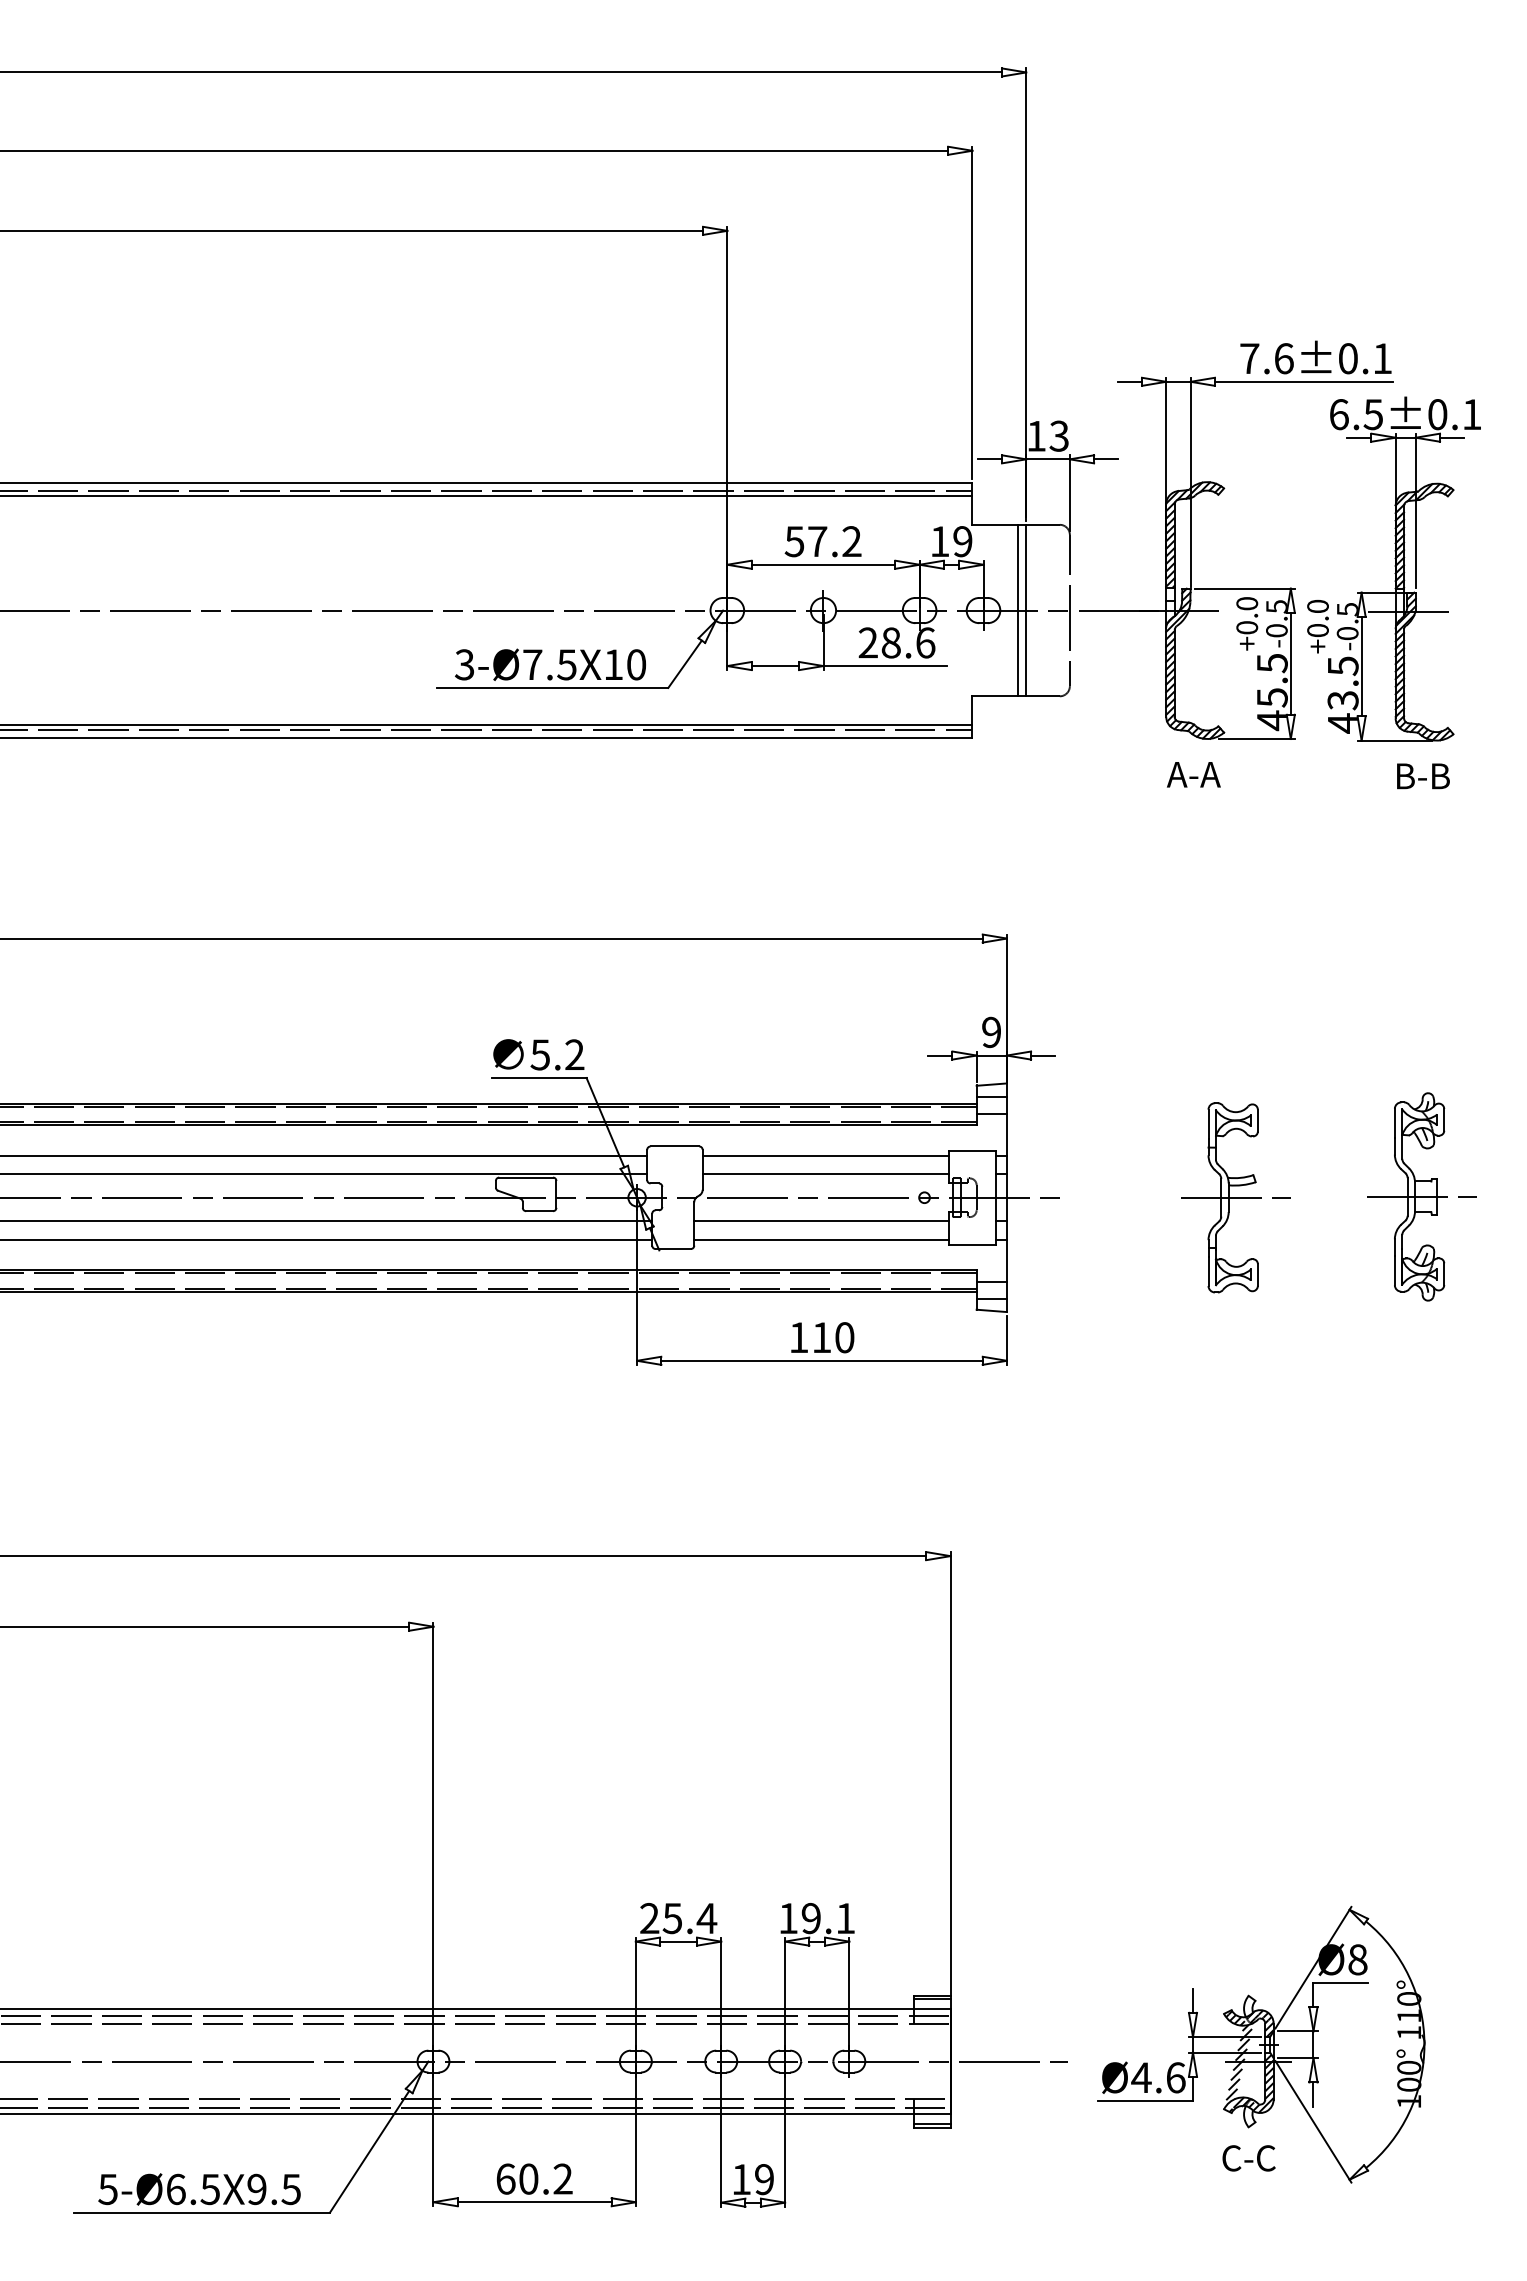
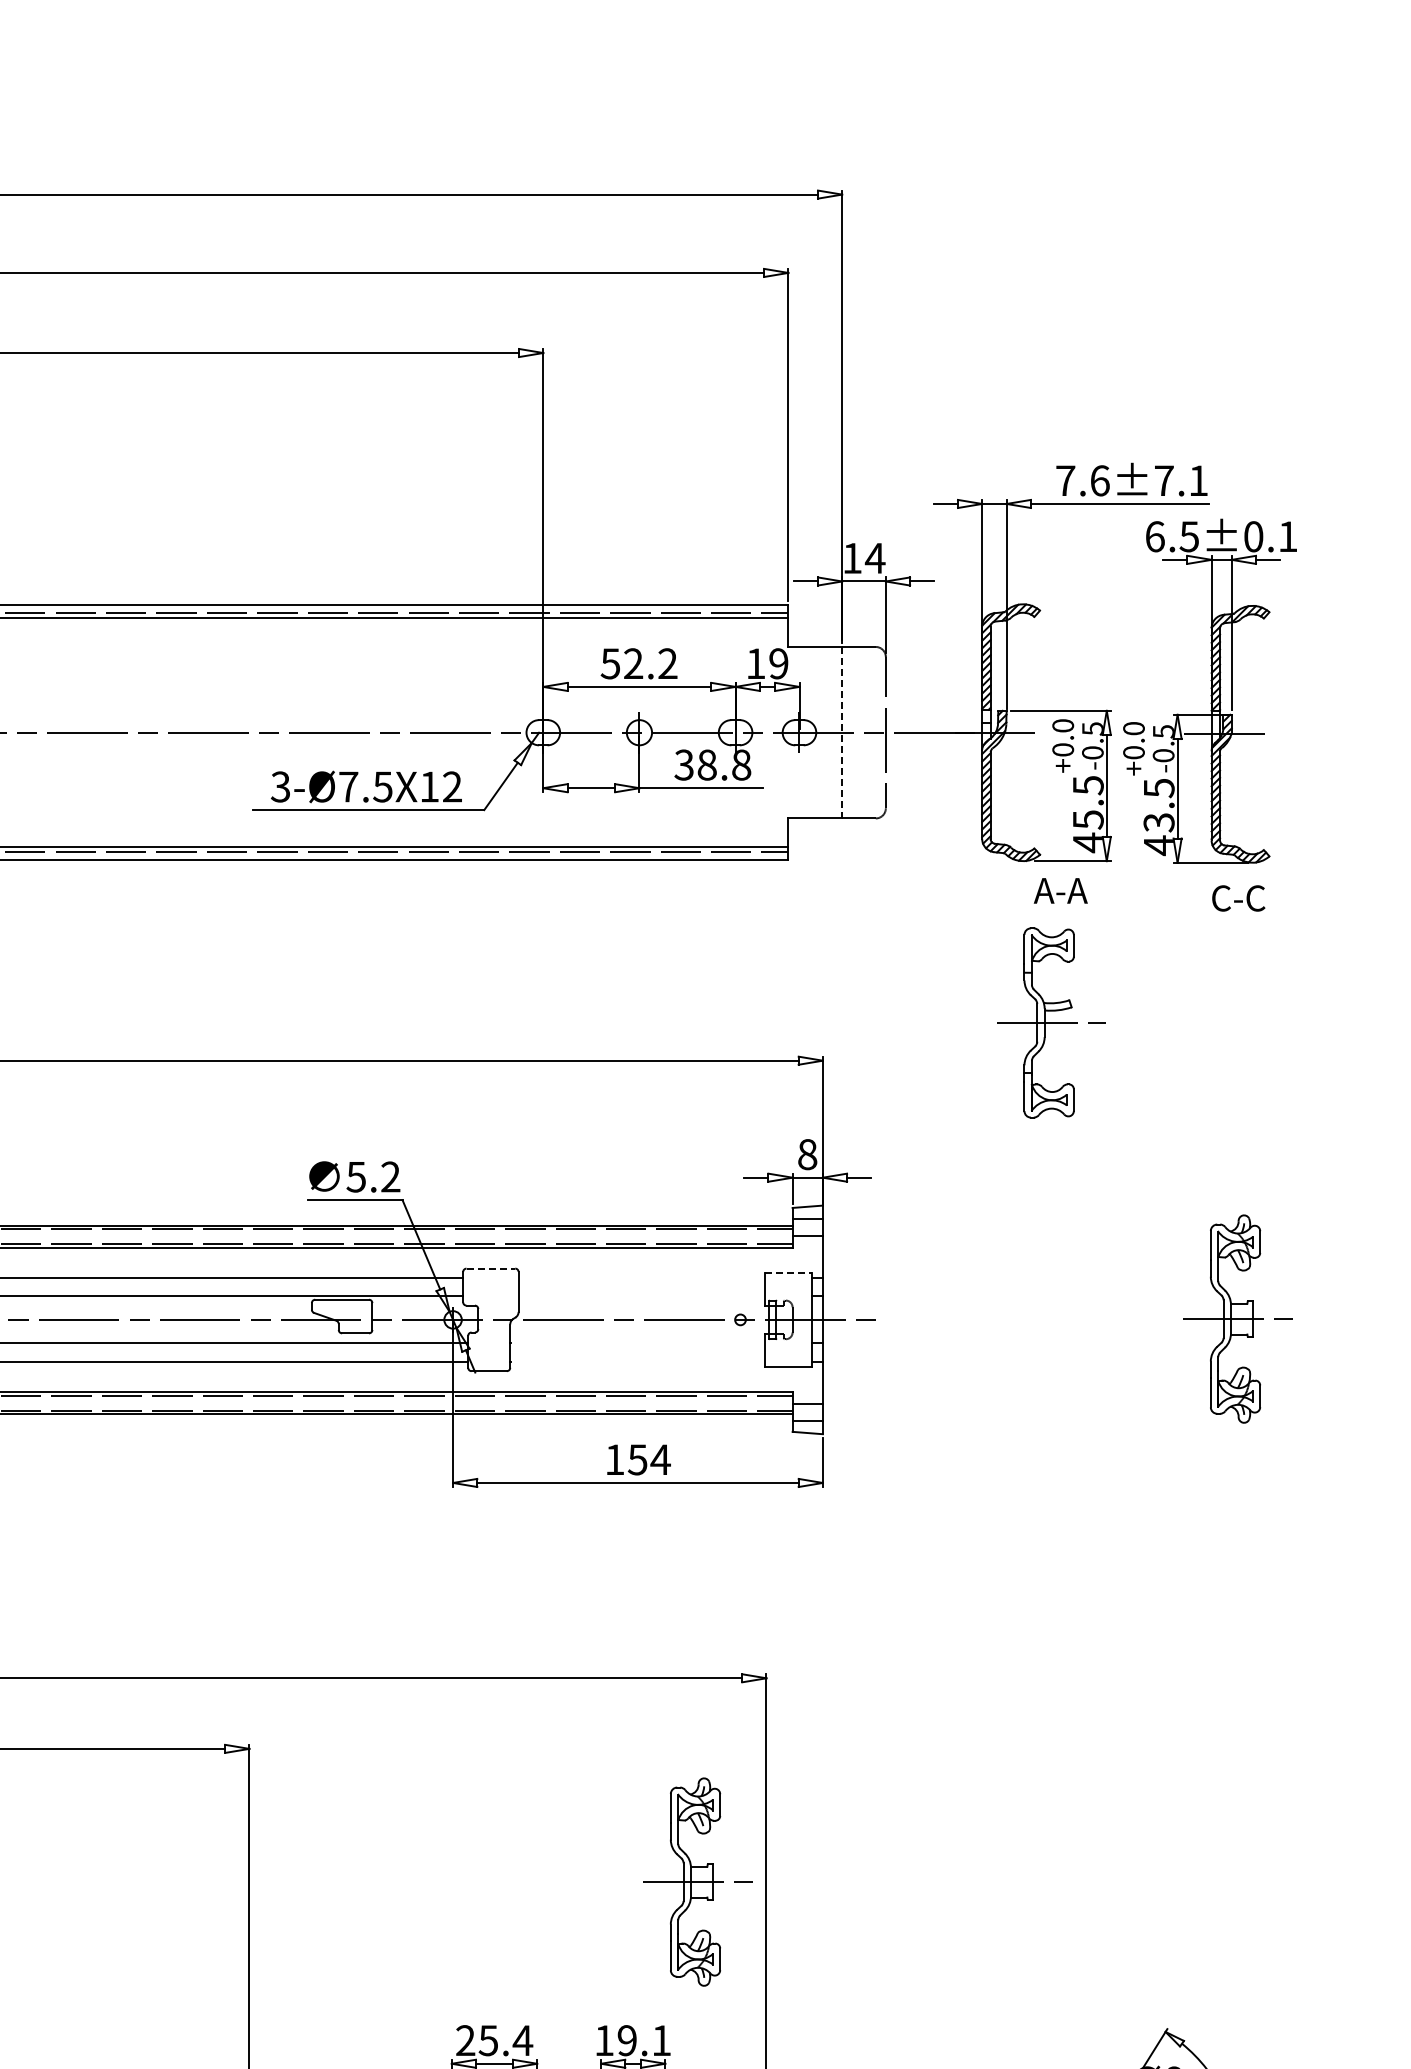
text: (1348, 358) -> (1164, 480), 7.6±0.1 -> 7.6±7.1
text: (1059, 435) -> (875, 557), 13 -> 14
text: (817, 541) -> (633, 663), 57.2 -> 52.2
line: (1017, 610) -> (833, 732), removed
line: (1026, 610) -> (842, 732), solid -> dashed
text: (896, 642) -> (712, 764), 28.6 -> 38.8
text: (636, 664) -> (452, 786), 3-Ø7.5X10 -> 3-Ø7.5X12
text: (1193, 774) -> (1060, 890), moved
text: (1422, 776) -> (1238, 898), B-B -> C-C
text: (991, 1032) -> (807, 1154), 9 -> 8
line: (675, 1146) -> (491, 1268), solid -> dashed
line: (972, 1150) -> (788, 1272), solid -> dashed
line: (825, 1155) -> (641, 1277), removed
line: (825, 1174) -> (641, 1296), removed
part: (1235, 1197) -> (1051, 1022), moved
line: (821, 1221) -> (637, 1343), removed
line: (821, 1239) -> (637, 1361), removed
text: (833, 1337) -> (649, 1459), 110 -> 154
part: (881, 1759) -> (697, 1881), added

